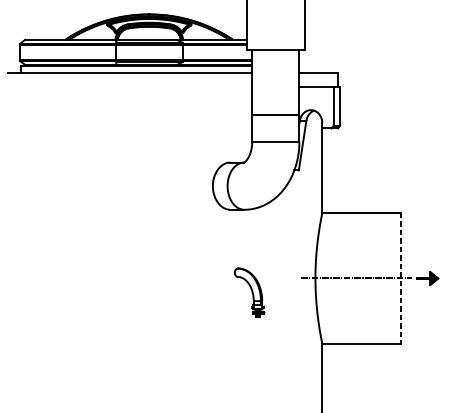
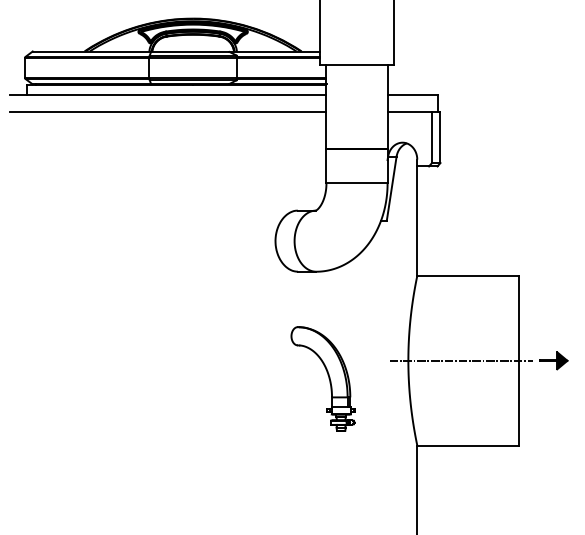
line: (129, 86) -> (167, 112), added
line: (401, 278) -> (519, 360), dashed -> solid
part: (249, 292) -> (322, 378), size x1.67

